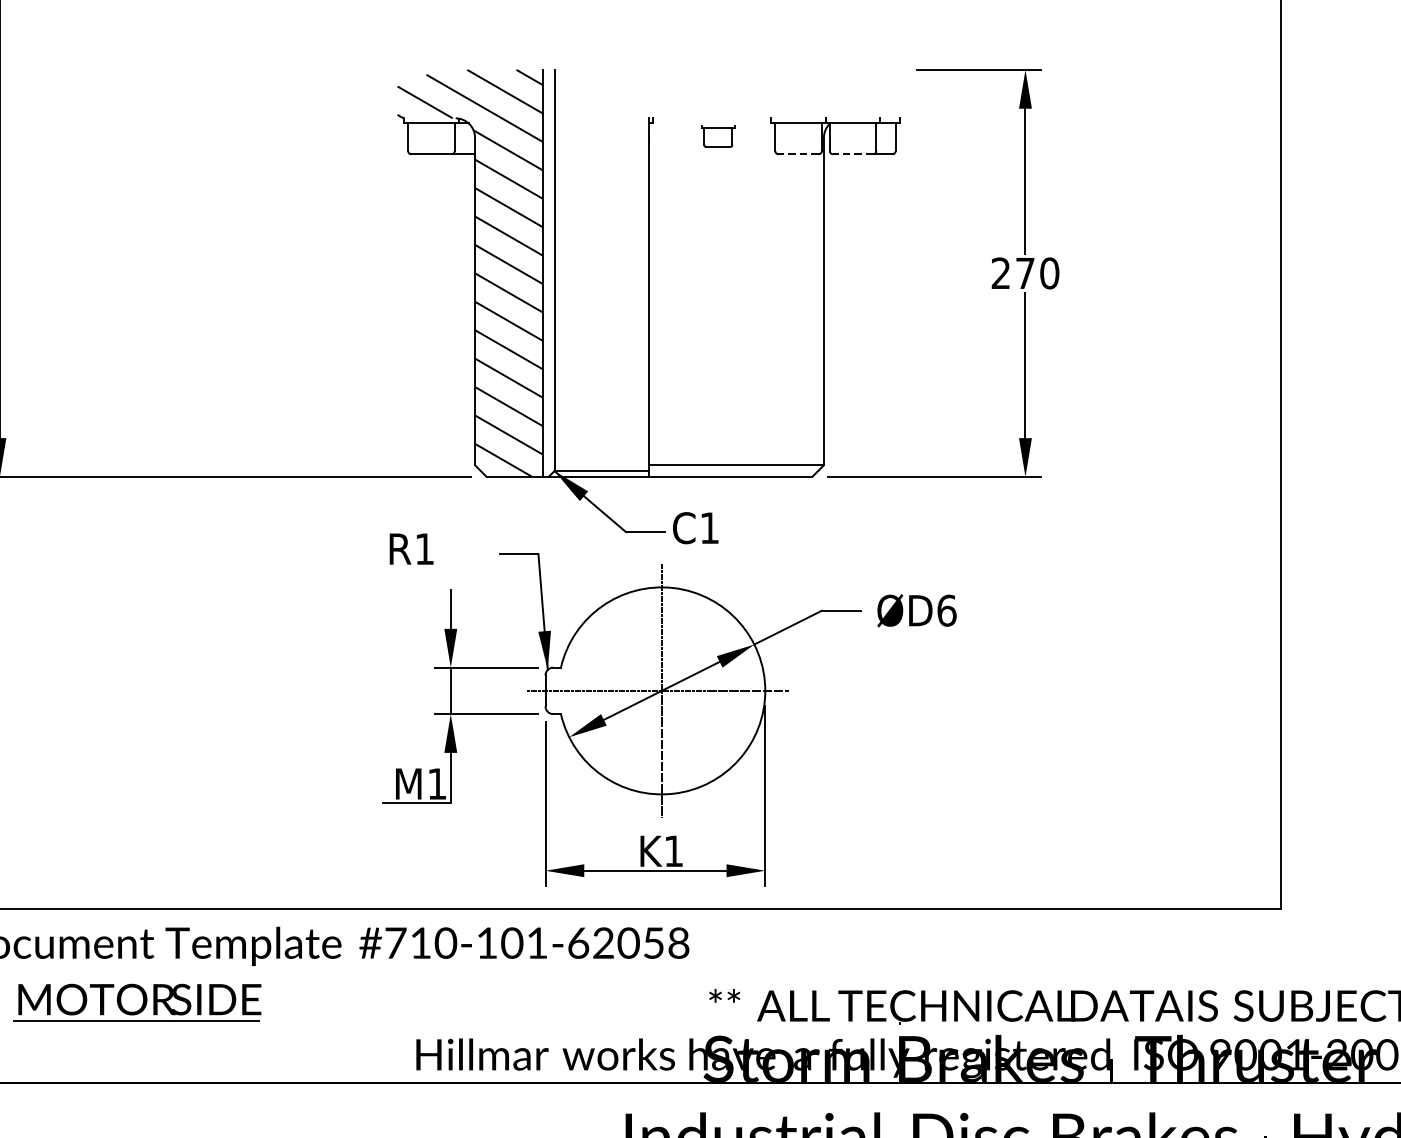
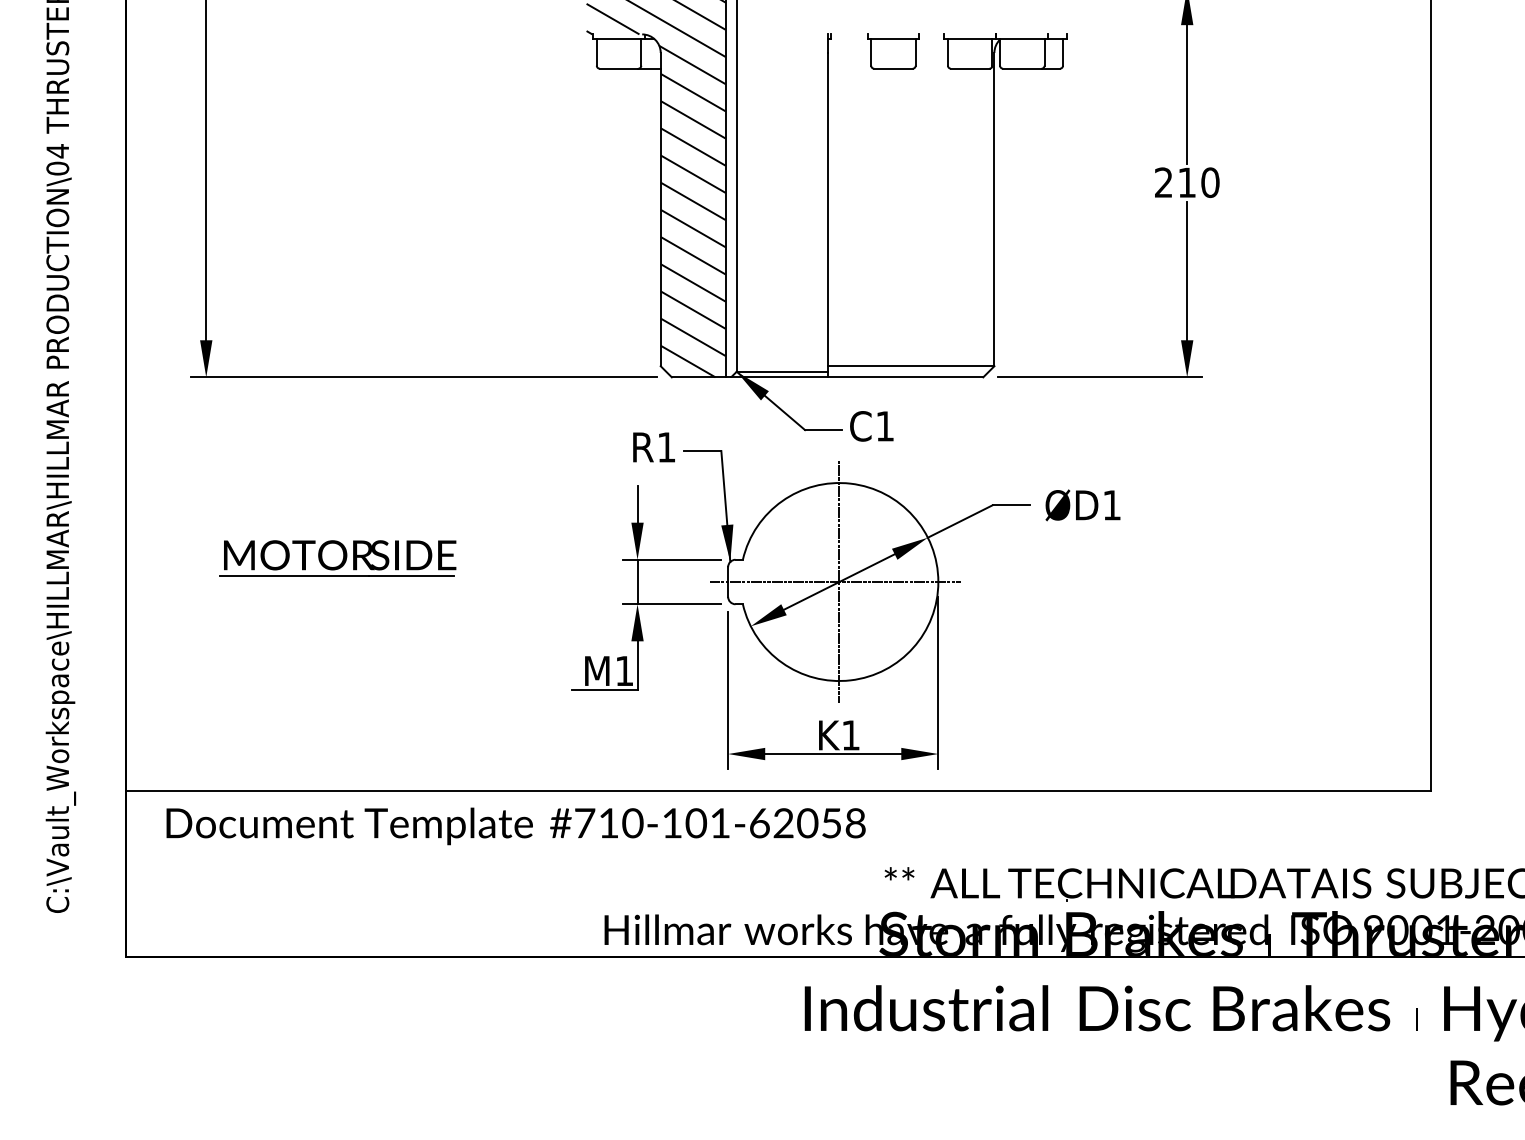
part: (718, 136) -> (893, 51), size x1.67
line: (797, 154) -> (969, 68), dashed -> solid
line: (852, 154) -> (1021, 68), dashed -> solid
text: (1024, 273) -> (1186, 182), 270 -> 210
text: (411, 549) -> (653, 447), moved
text: (947, 610) -> (1112, 505), ØD6 -> ØD1
part: (137, 1002) -> (337, 558), moved

